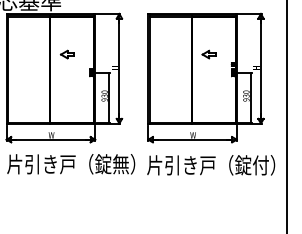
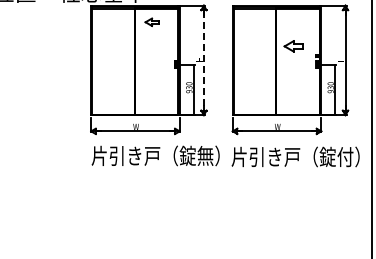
part: (66, 53) -> (151, 21), moved
part: (208, 53) -> (293, 45), size x1.4
line: (118, 68) -> (203, 60), solid -> dashed

